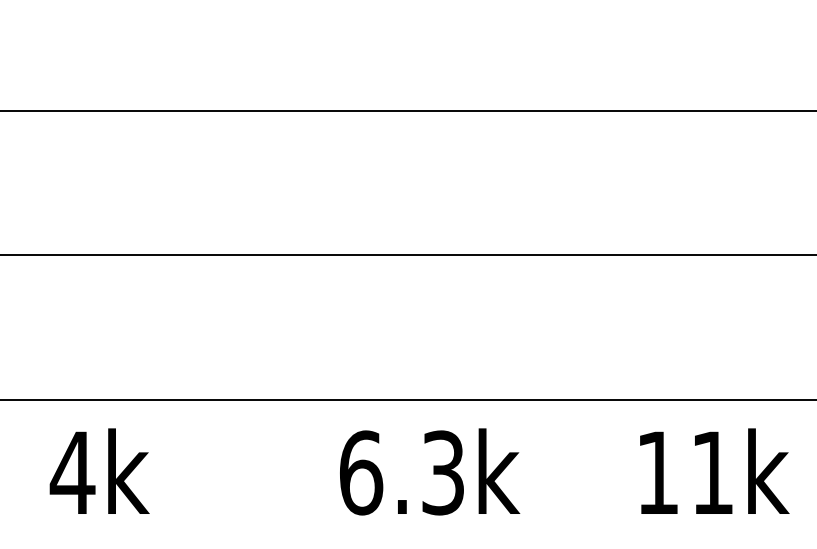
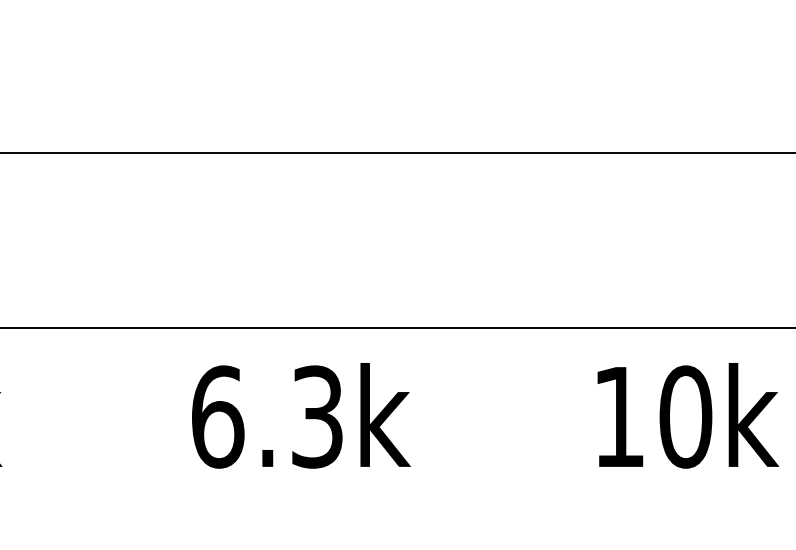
text: (430, 471) -> (301, 415), moved
text: (712, 472) -> (685, 416), 11k -> 10k

